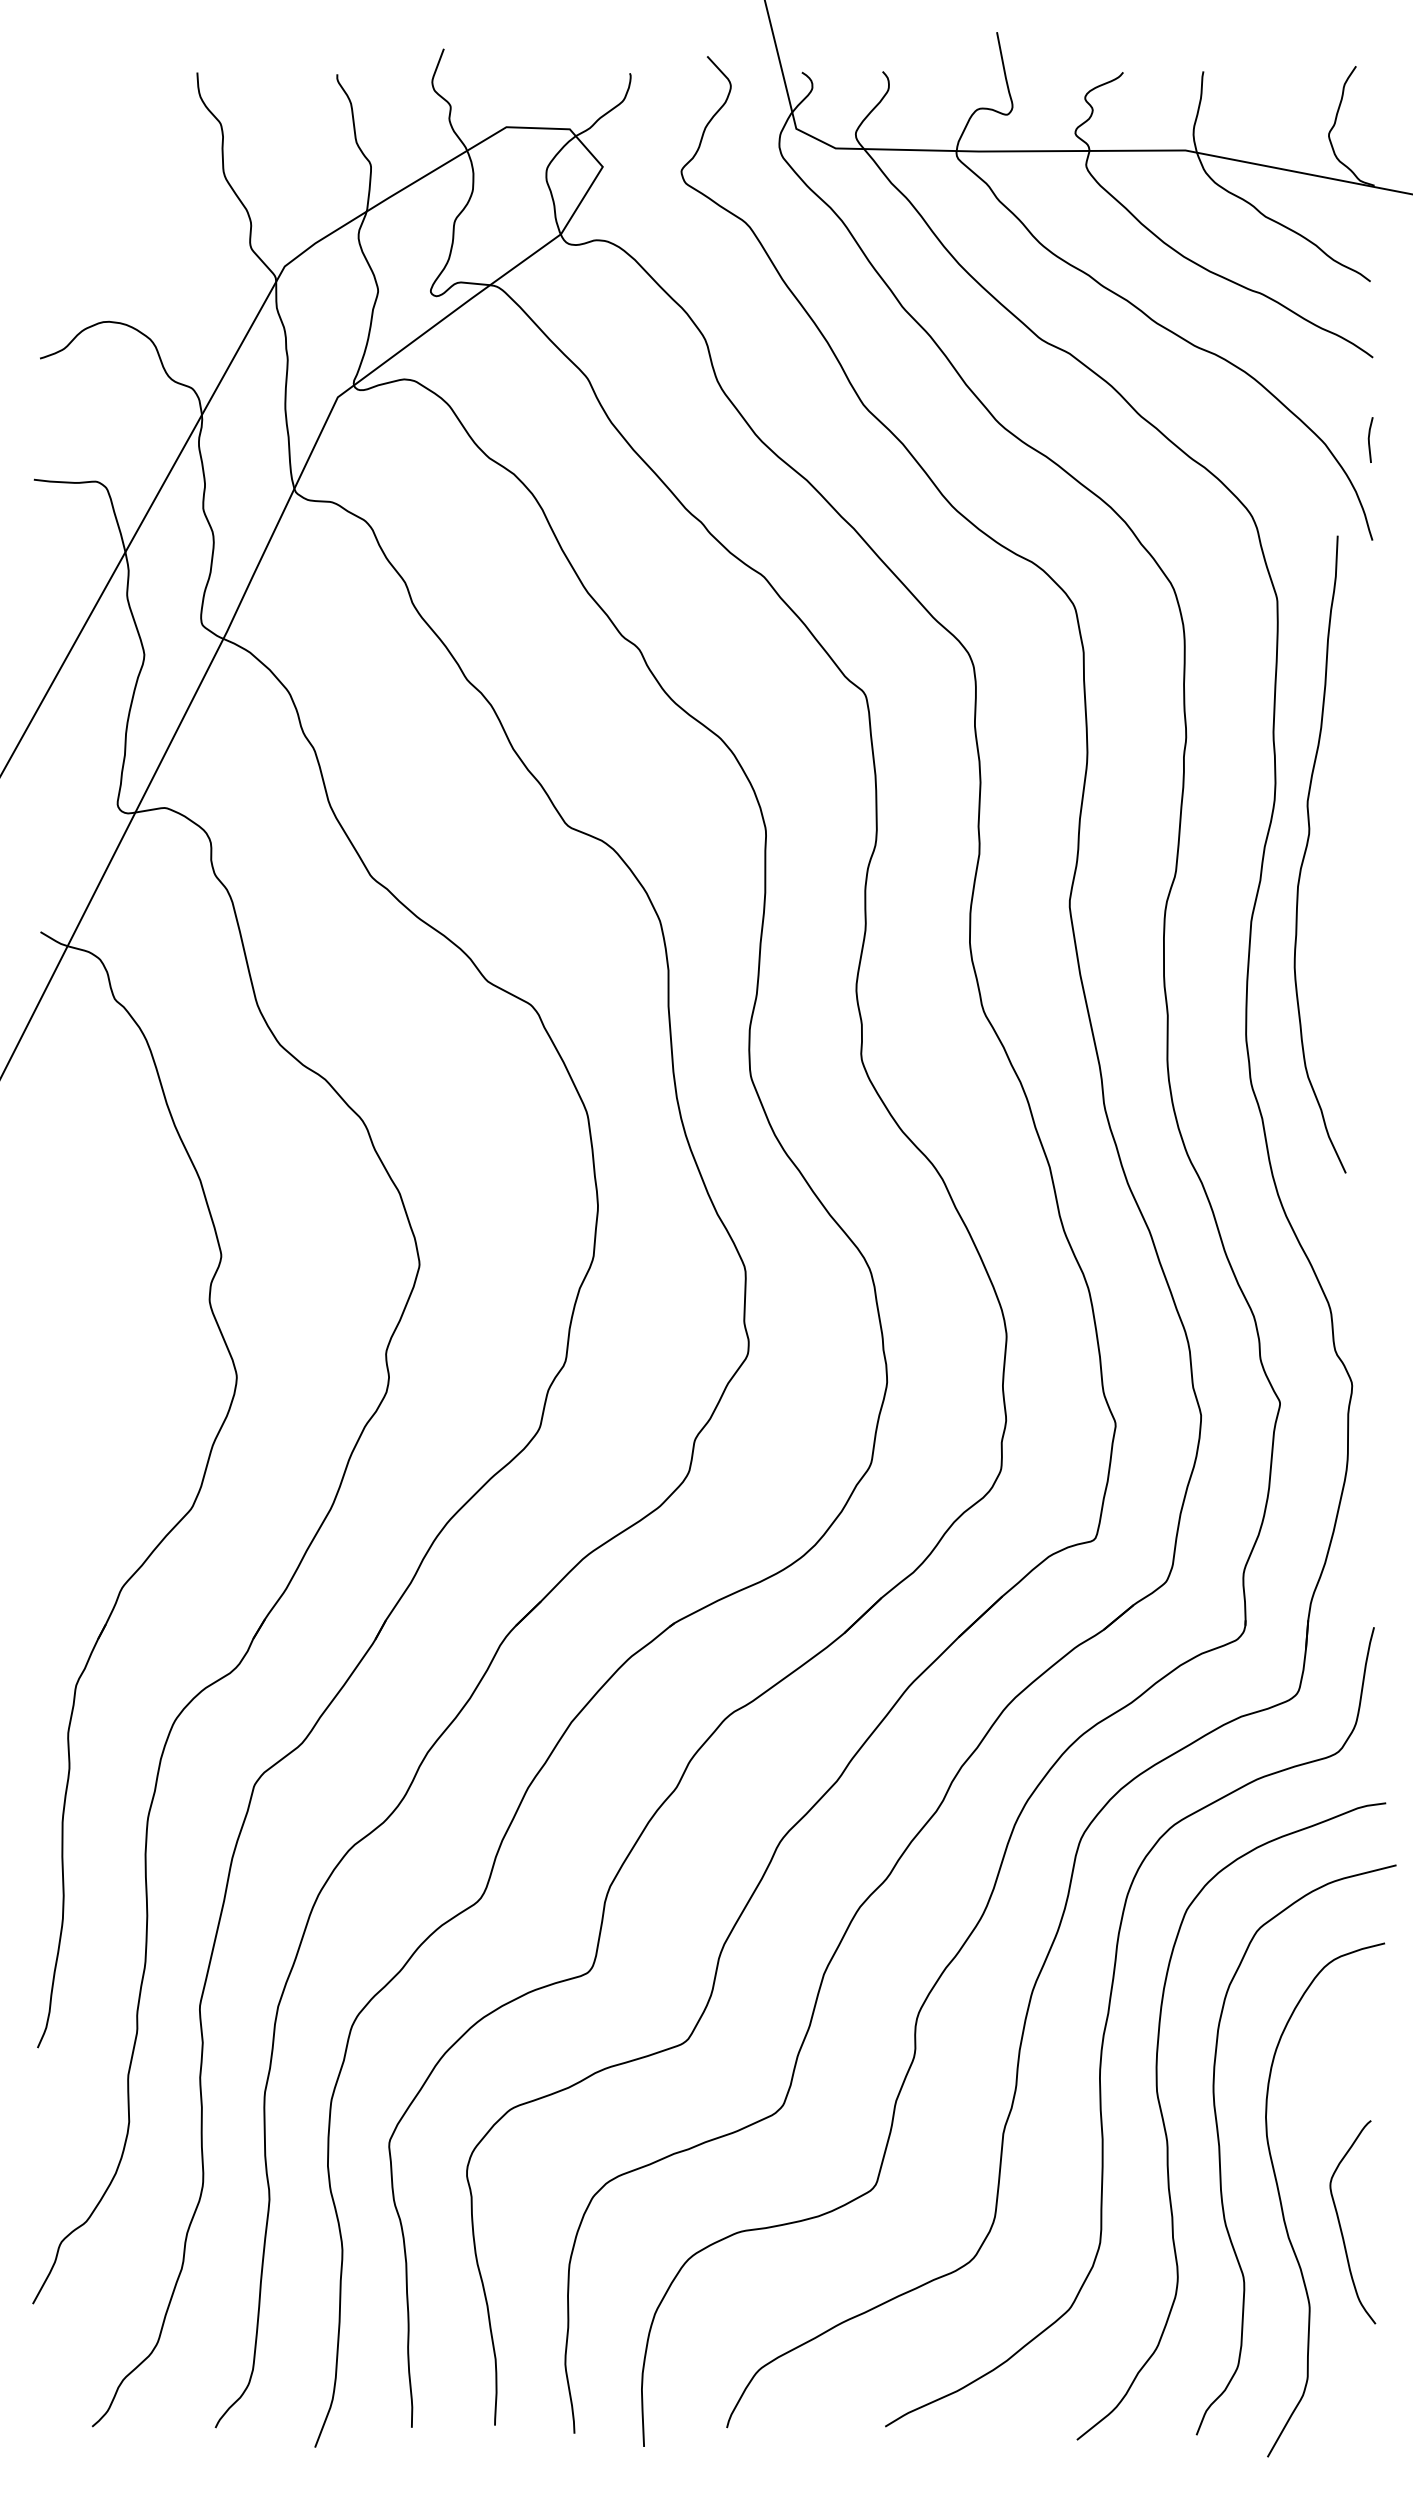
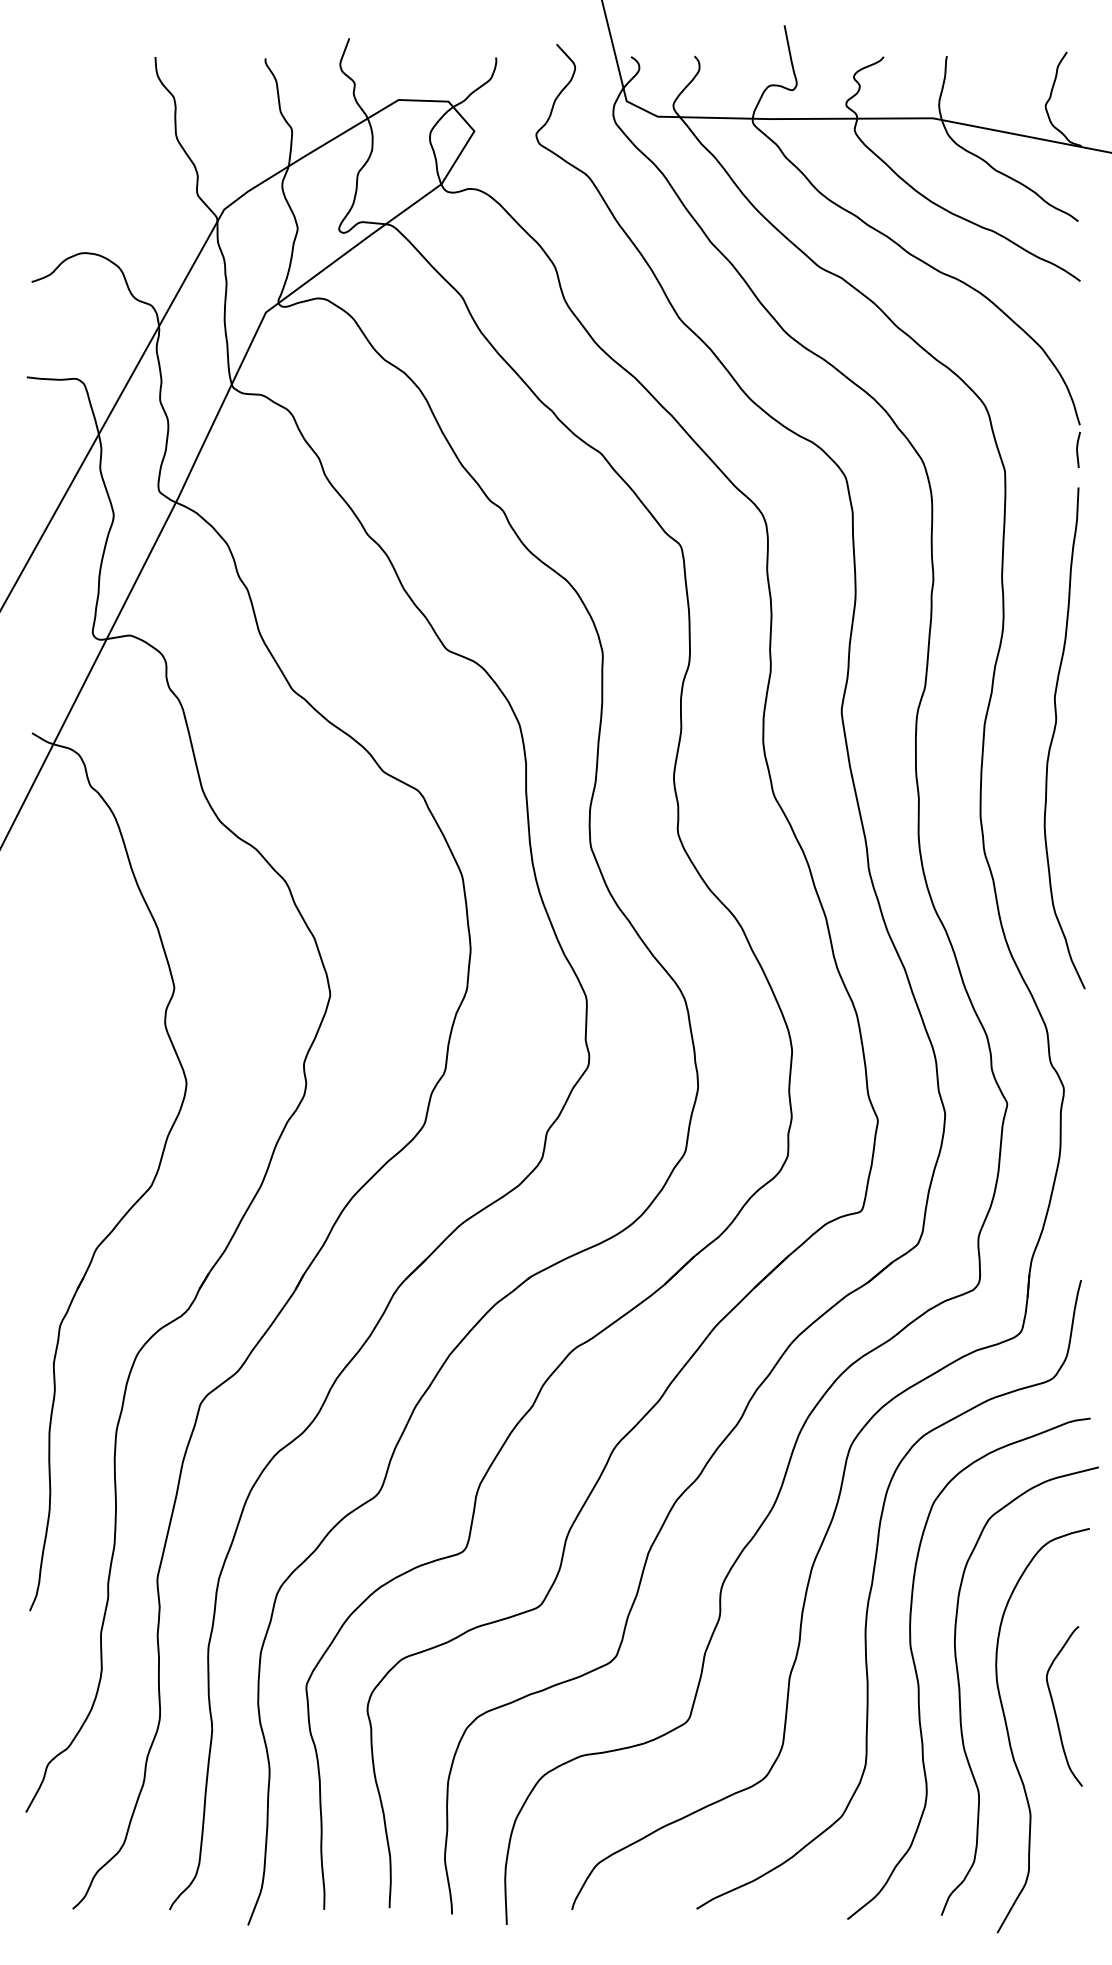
line: (1369, 439) -> (1077, 449), moved
curve: (1306, 852) -> (1053, 736), moved
curve: (1341, 2226) -> (1055, 1709), moved

